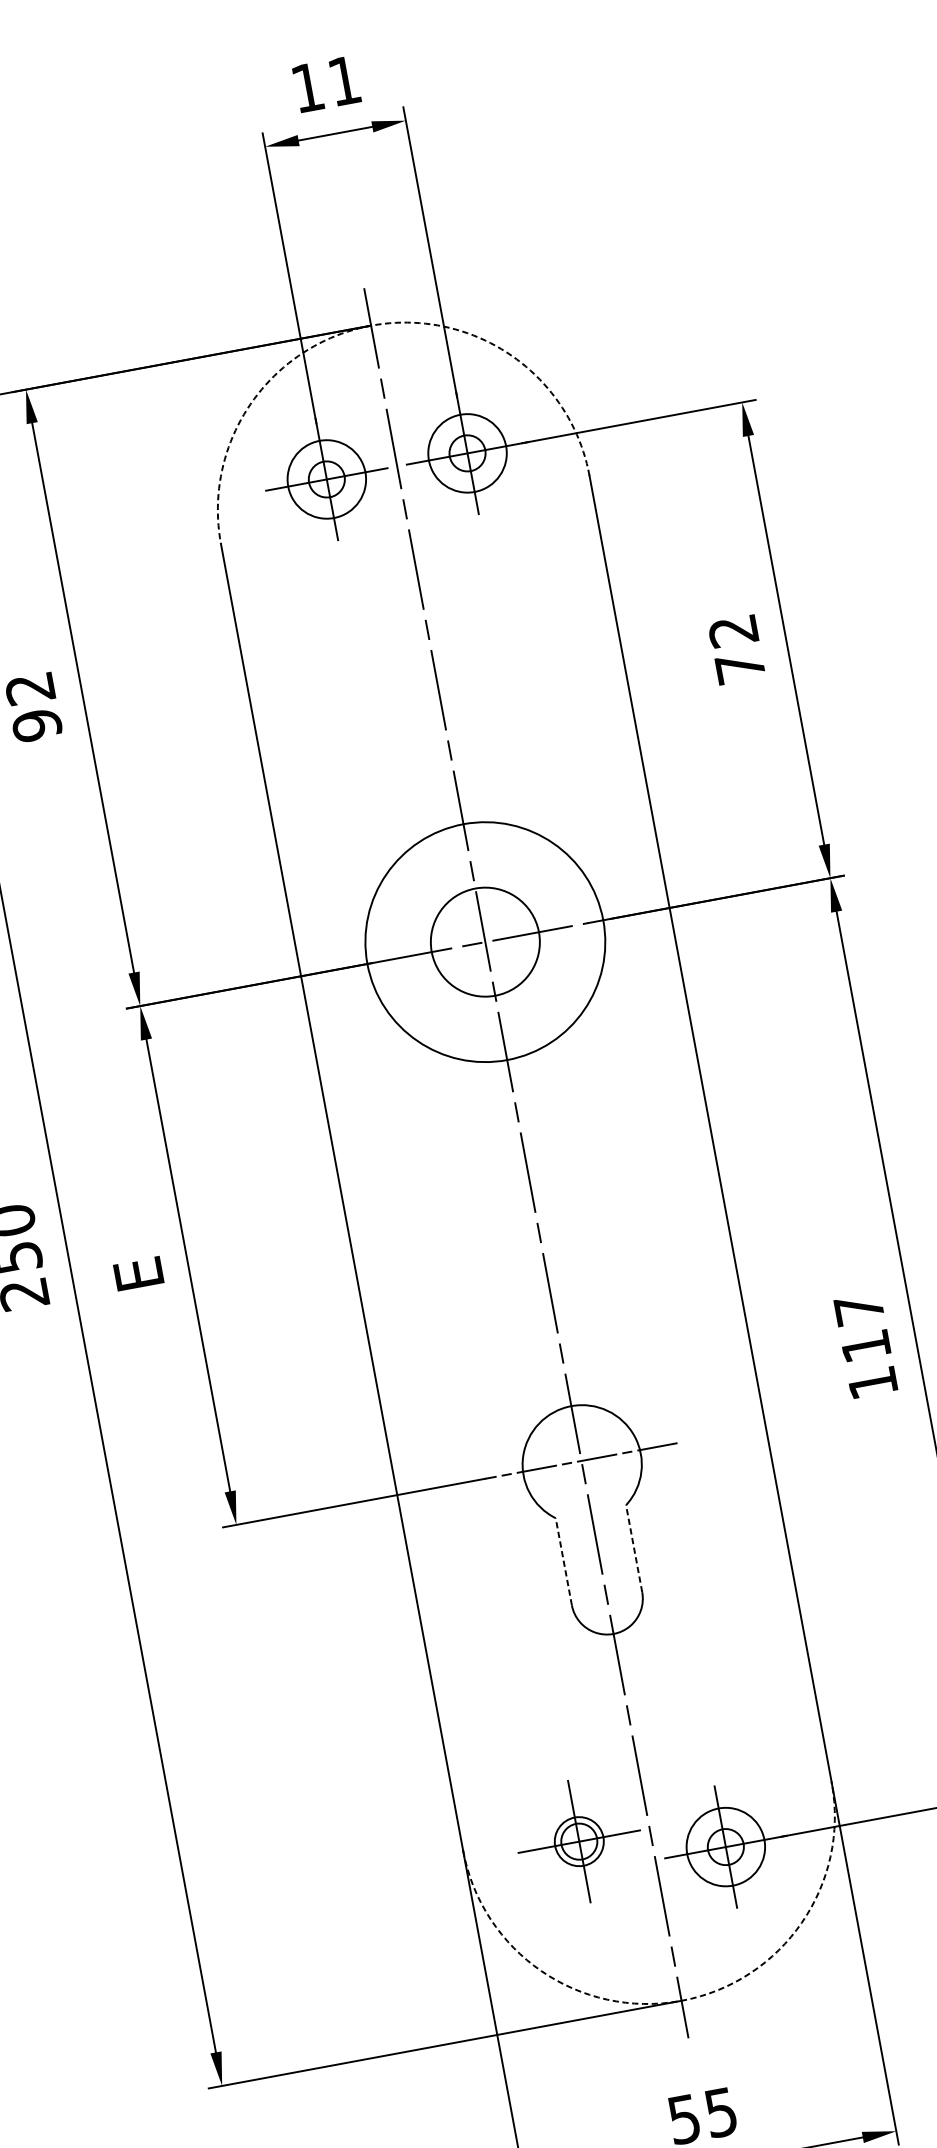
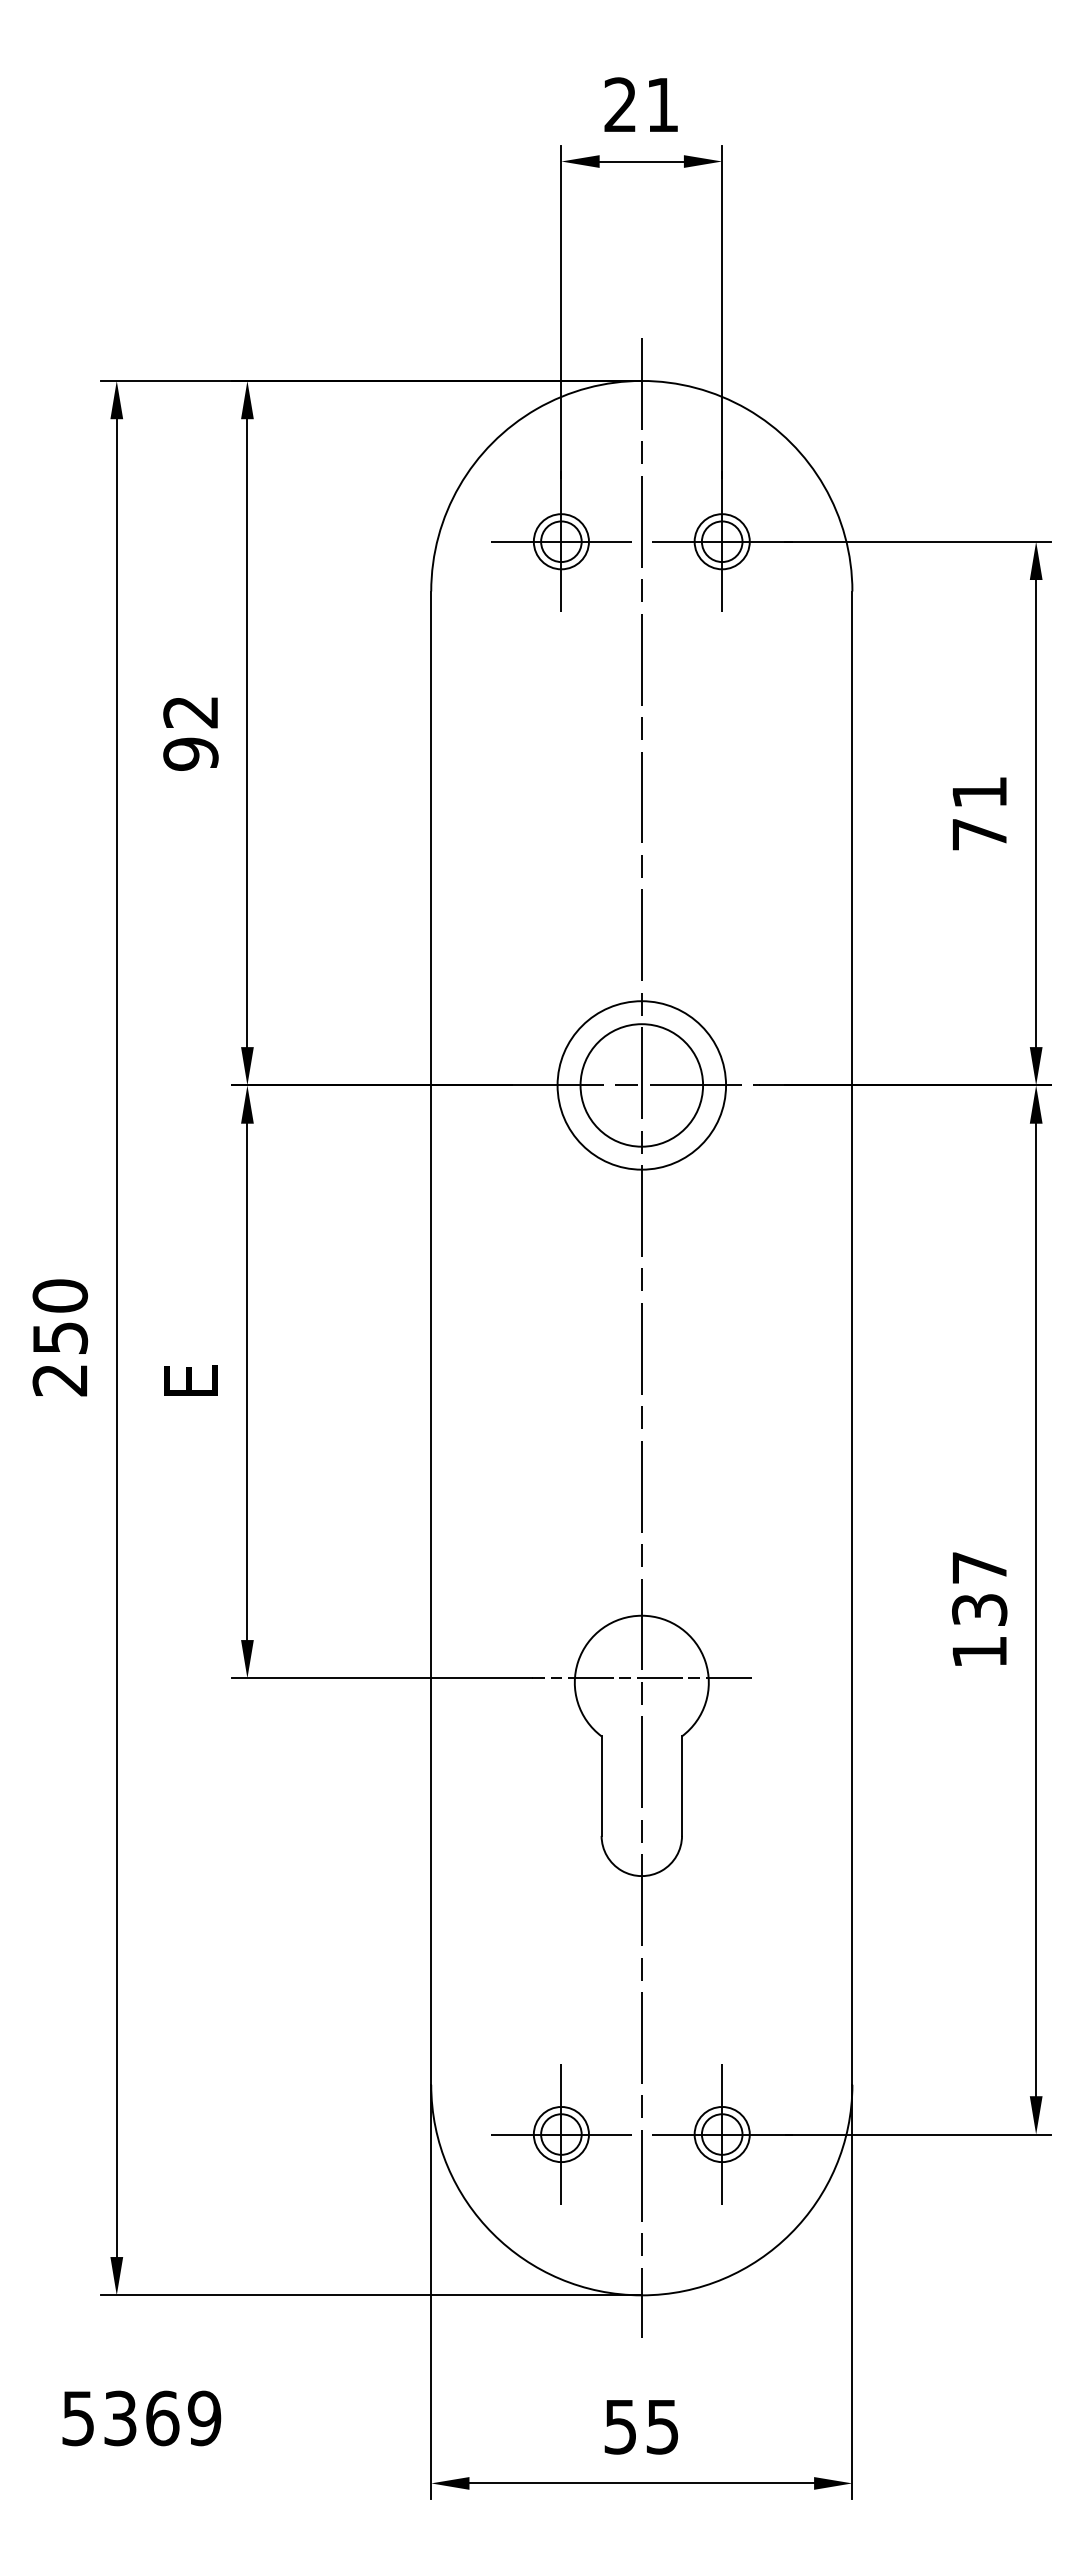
text: (306, 87) -> (619, 104), 11 -> 21
arc: (370, 325) -> (641, 380), dashed -> solid
circle: (466, 453) -> (721, 541), size x0.62
circle: (326, 479) -> (560, 541), size x0.62
text: (733, 631) -> (979, 792), 72 -> 71
circle: (485, 942) -> (641, 1085), size x0.62
text: (865, 1345) -> (979, 1609), 117 -> 137
line: (634, 1548) -> (682, 1786), dashed -> solid
line: (563, 1562) -> (601, 1786), dashed -> solid
part: (579, 1841) -> (561, 2134), moved
circle: (725, 1847) -> (721, 2134), size x0.62
arc: (681, 2001) -> (641, 2295), dashed -> solid

